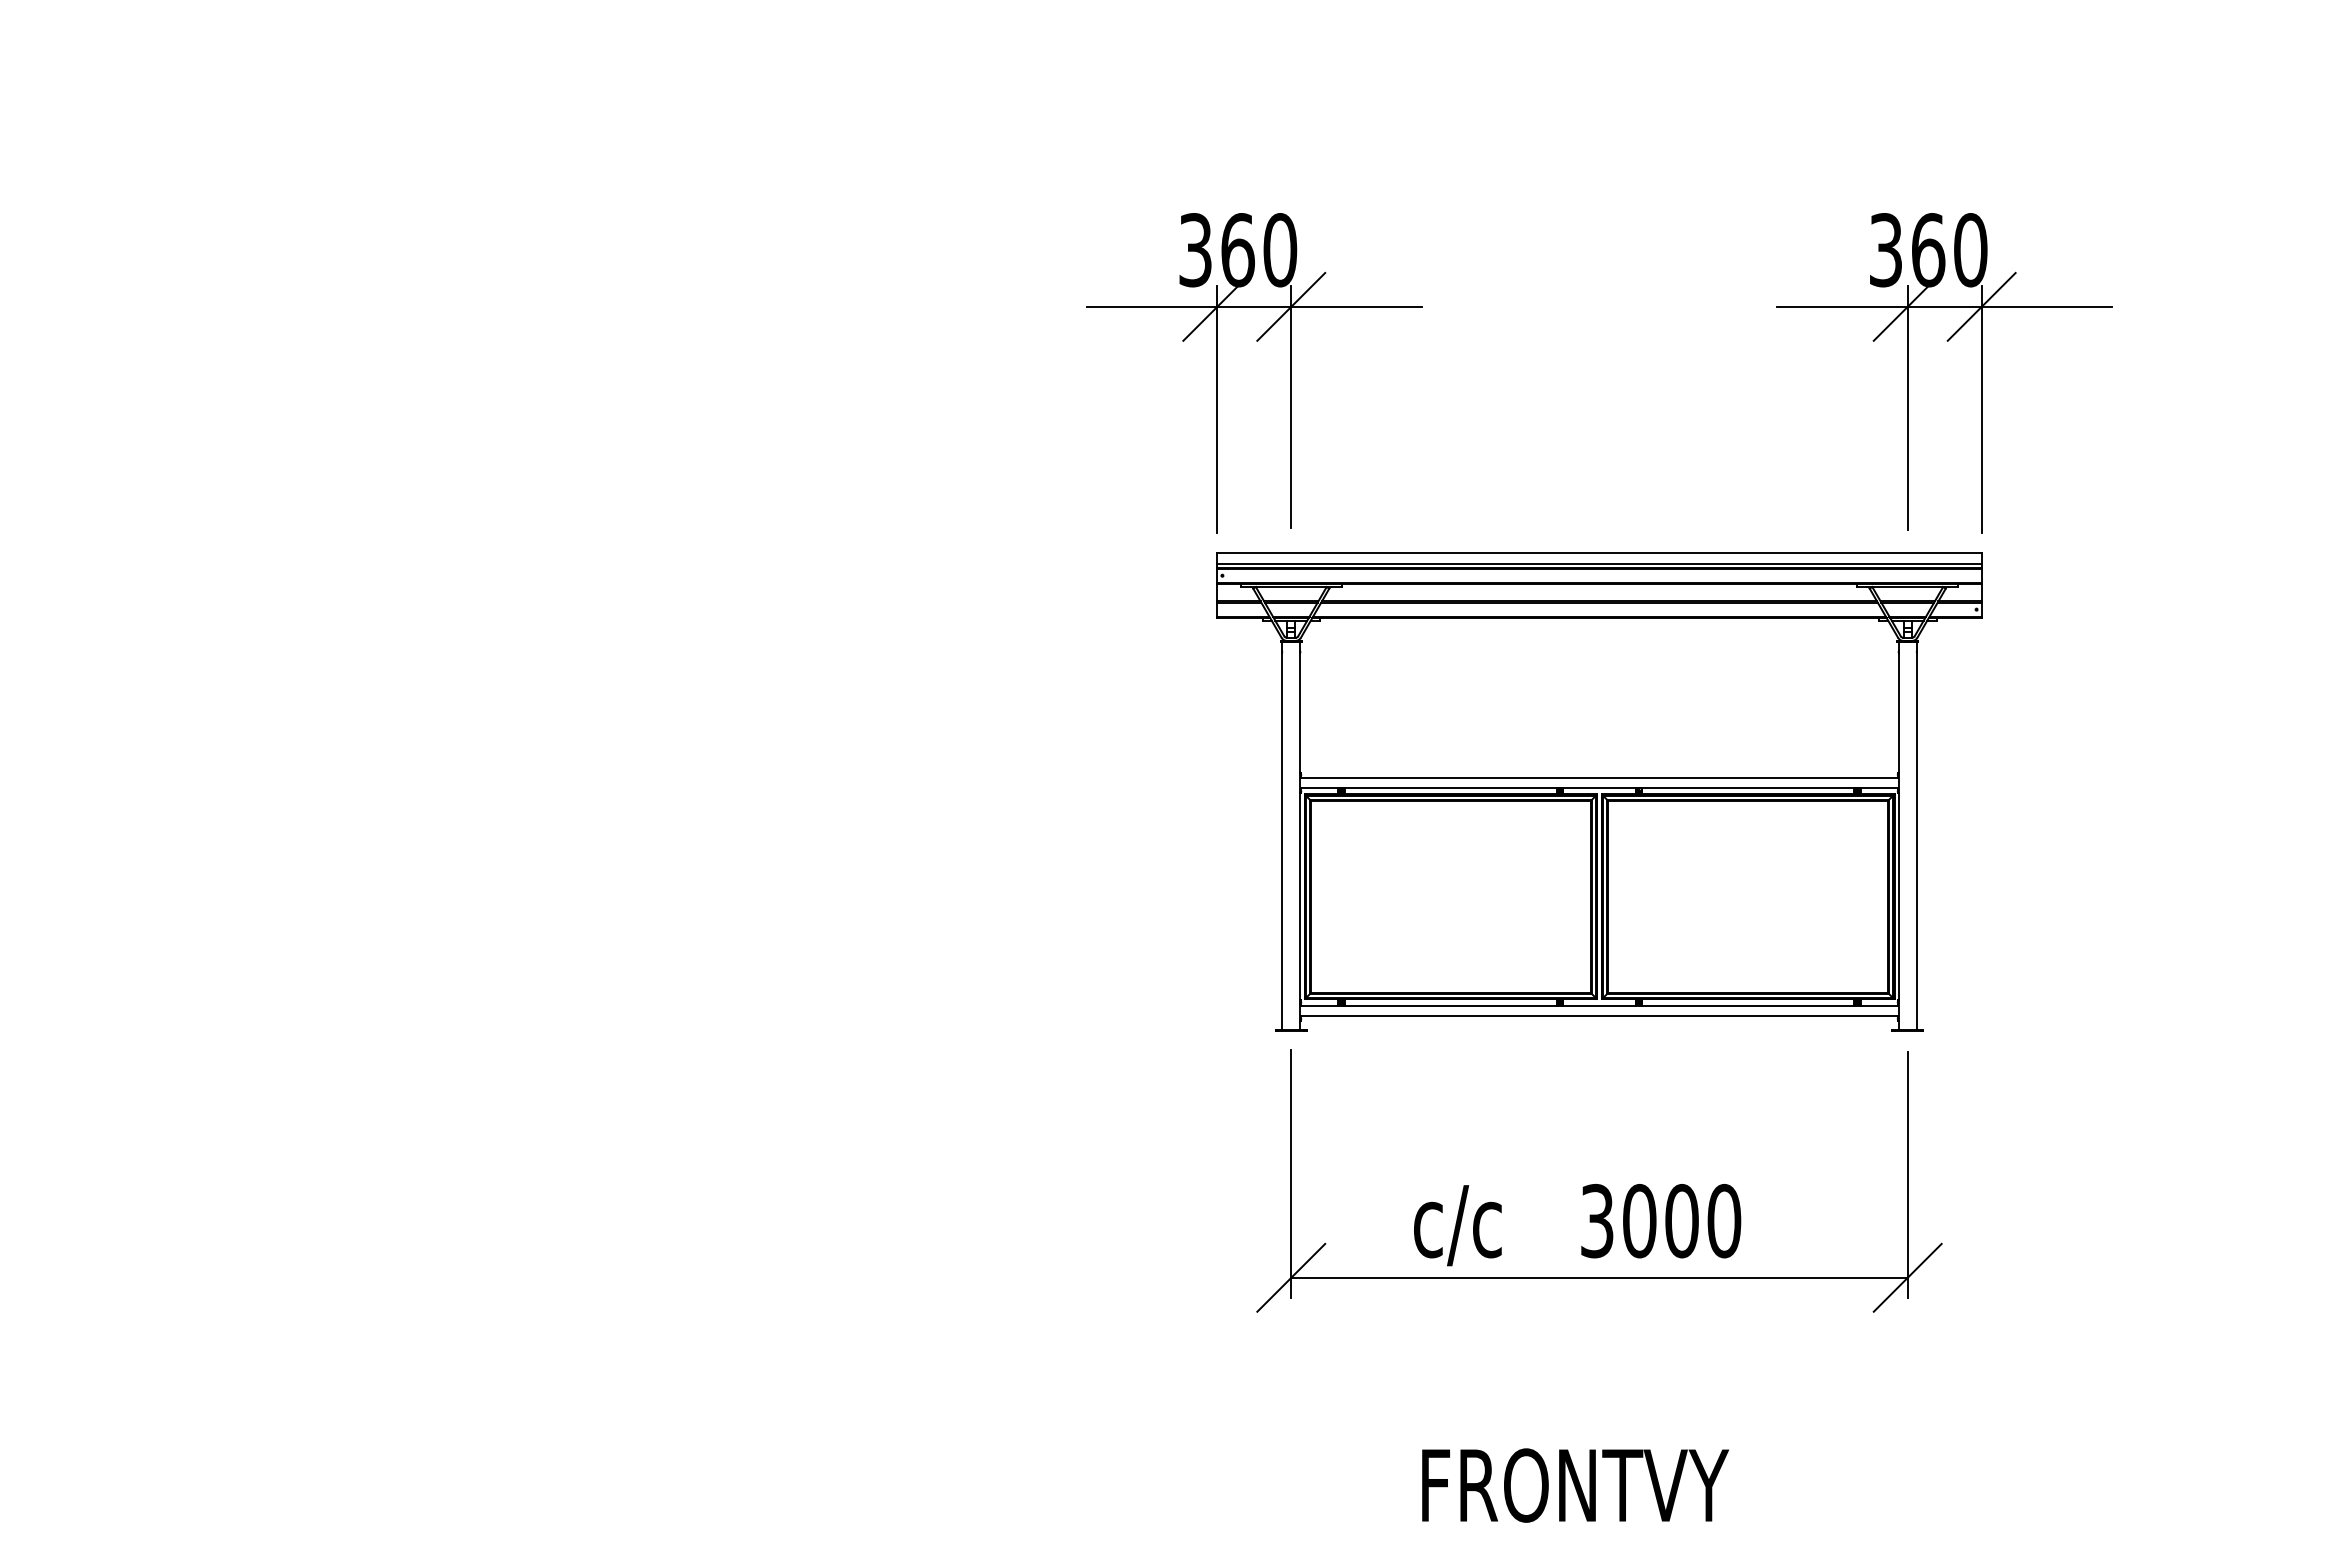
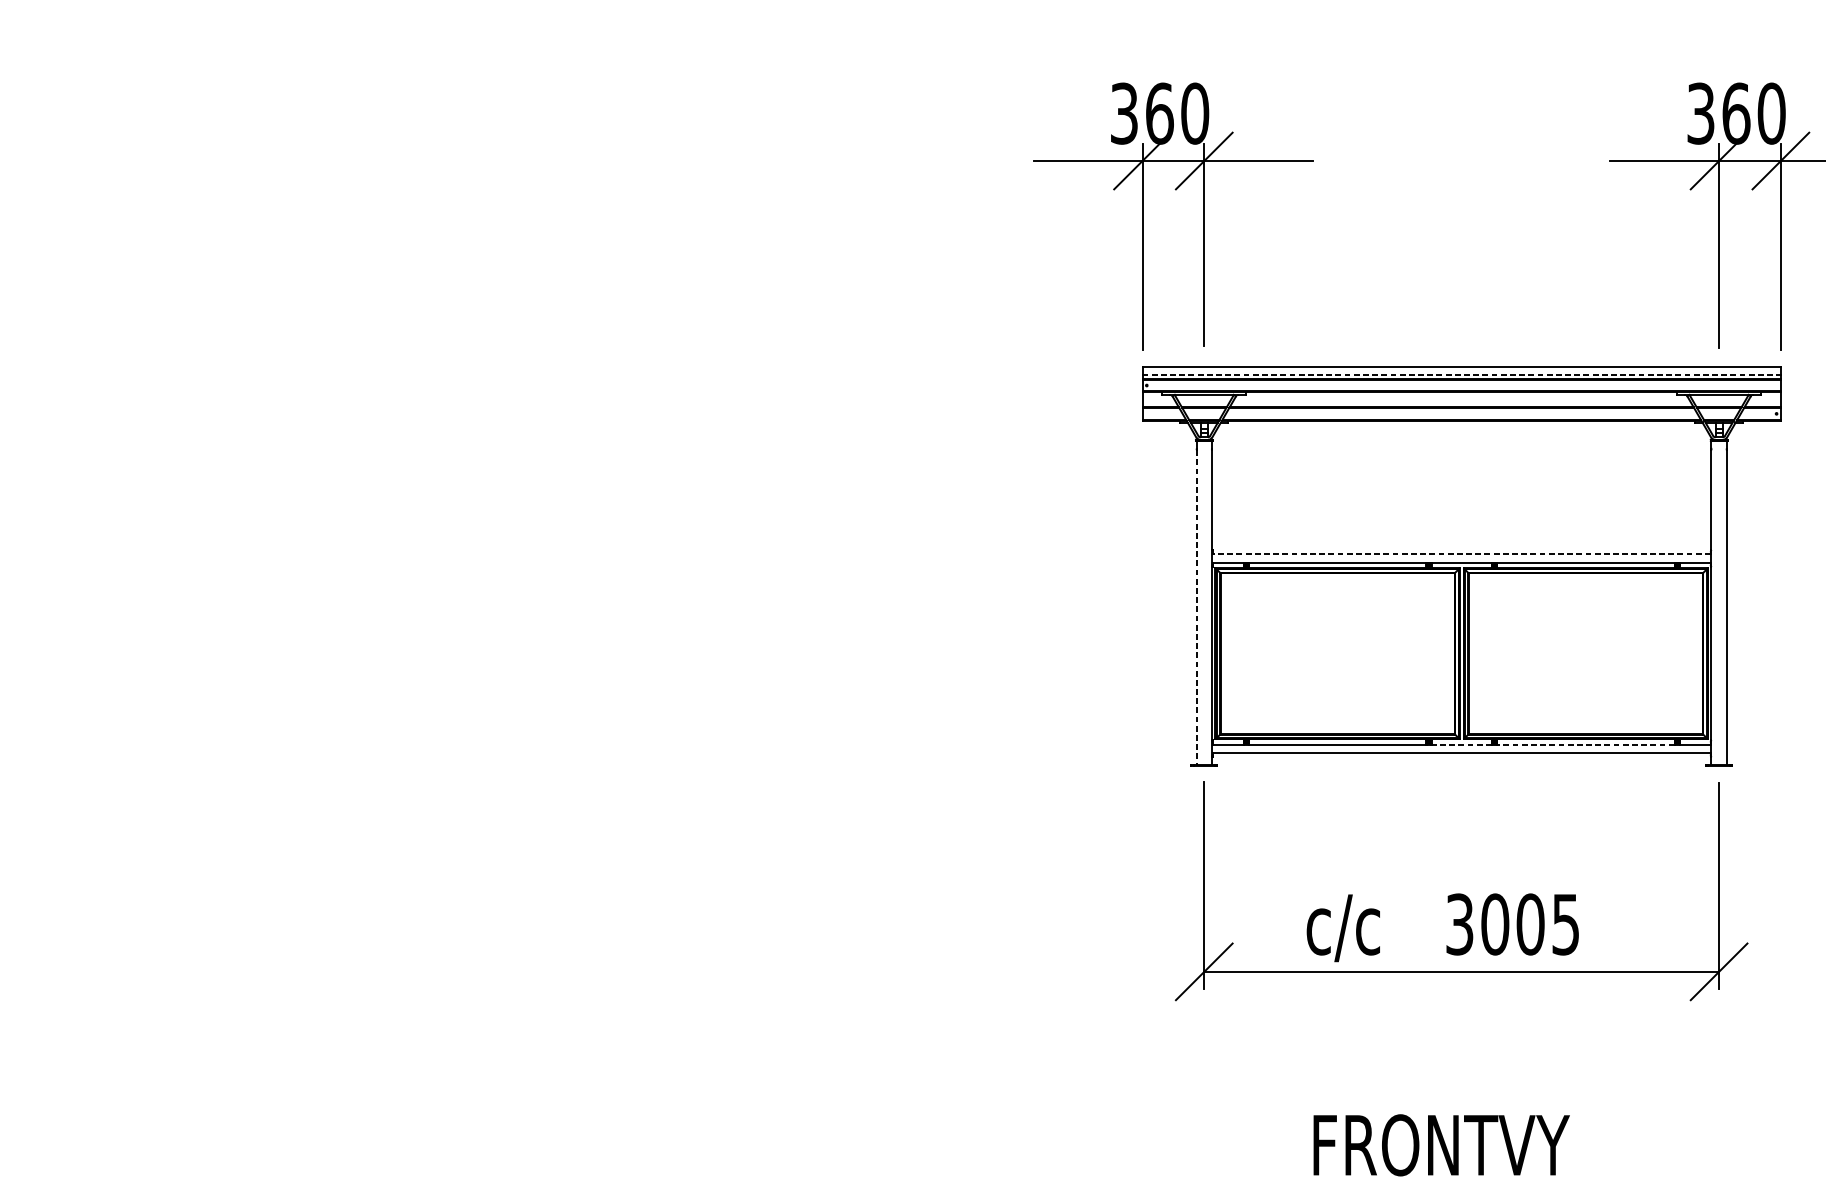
line: (1600, 563) -> (1462, 375), solid -> dashed
line: (1599, 777) -> (1461, 554), solid -> dashed
line: (1282, 841) -> (1196, 607), solid -> dashed
line: (1599, 1005) -> (1461, 744), solid -> dashed
line: (1747, 1005) -> (1585, 744), solid -> dashed
text: (1724, 1220) -> (1566, 923), 3000 -> 3005

